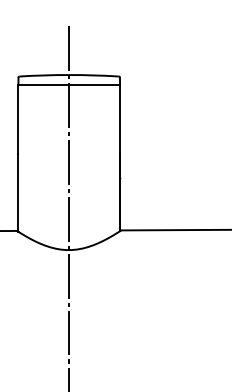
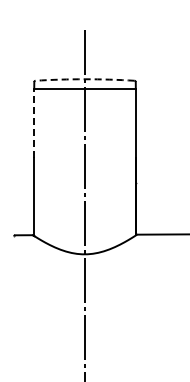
arc: (69, 75) -> (85, 79), solid -> dashed
line: (18, 119) -> (34, 123), solid -> dashed

